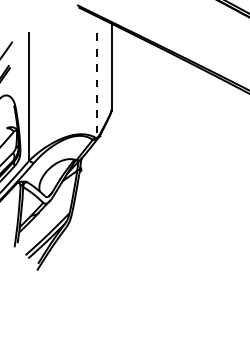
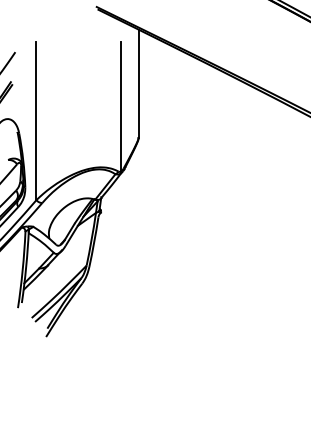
line: (97, 85) -> (121, 106), dashed -> solid

